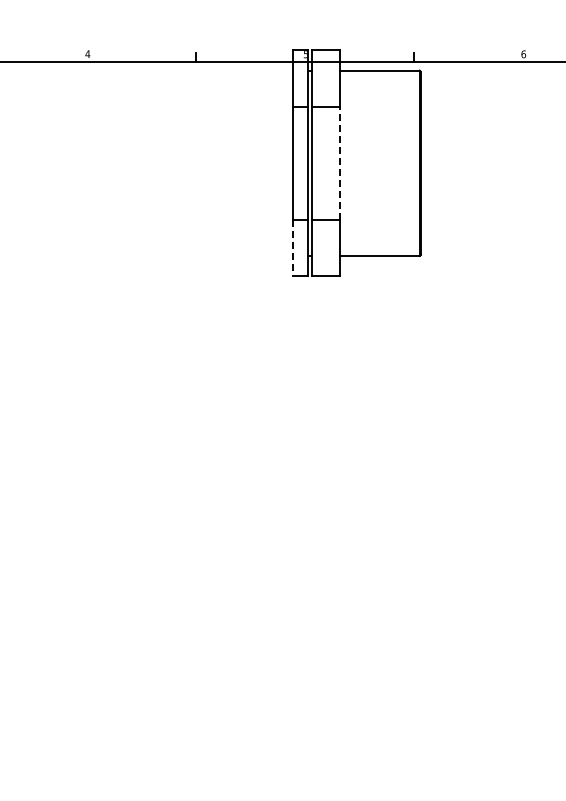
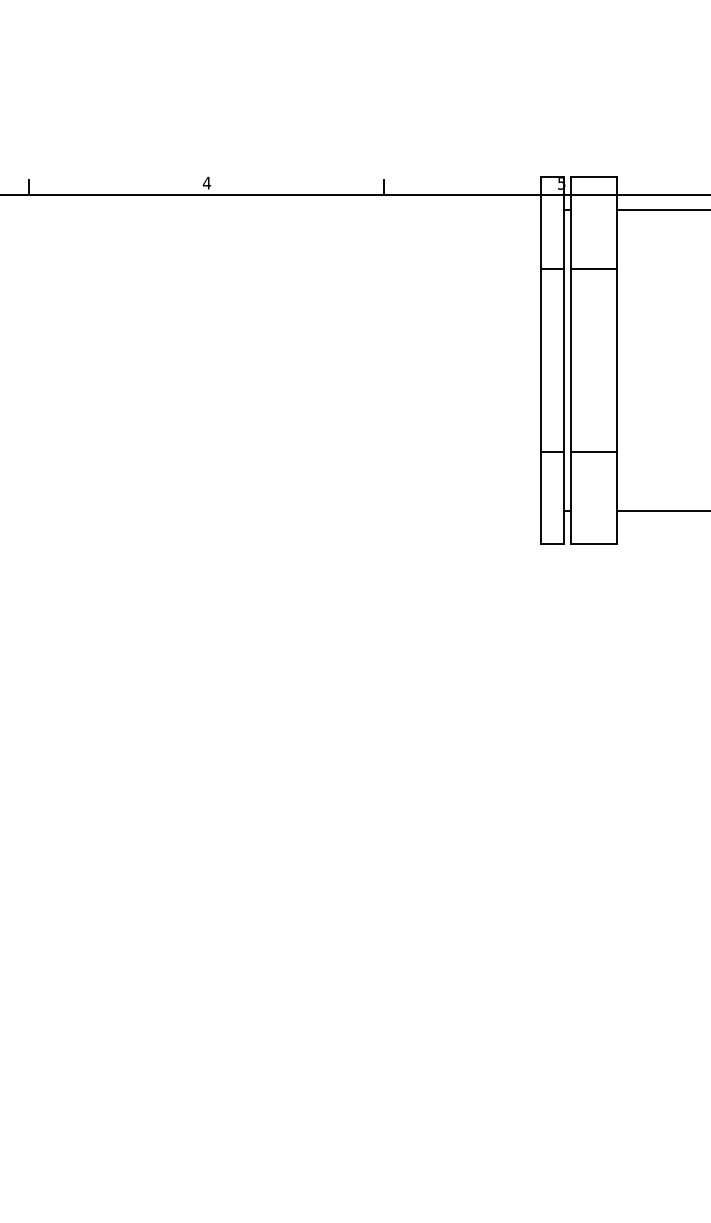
line: (340, 163) -> (617, 360), dashed -> solid
line: (293, 248) -> (541, 499), dashed -> solid

